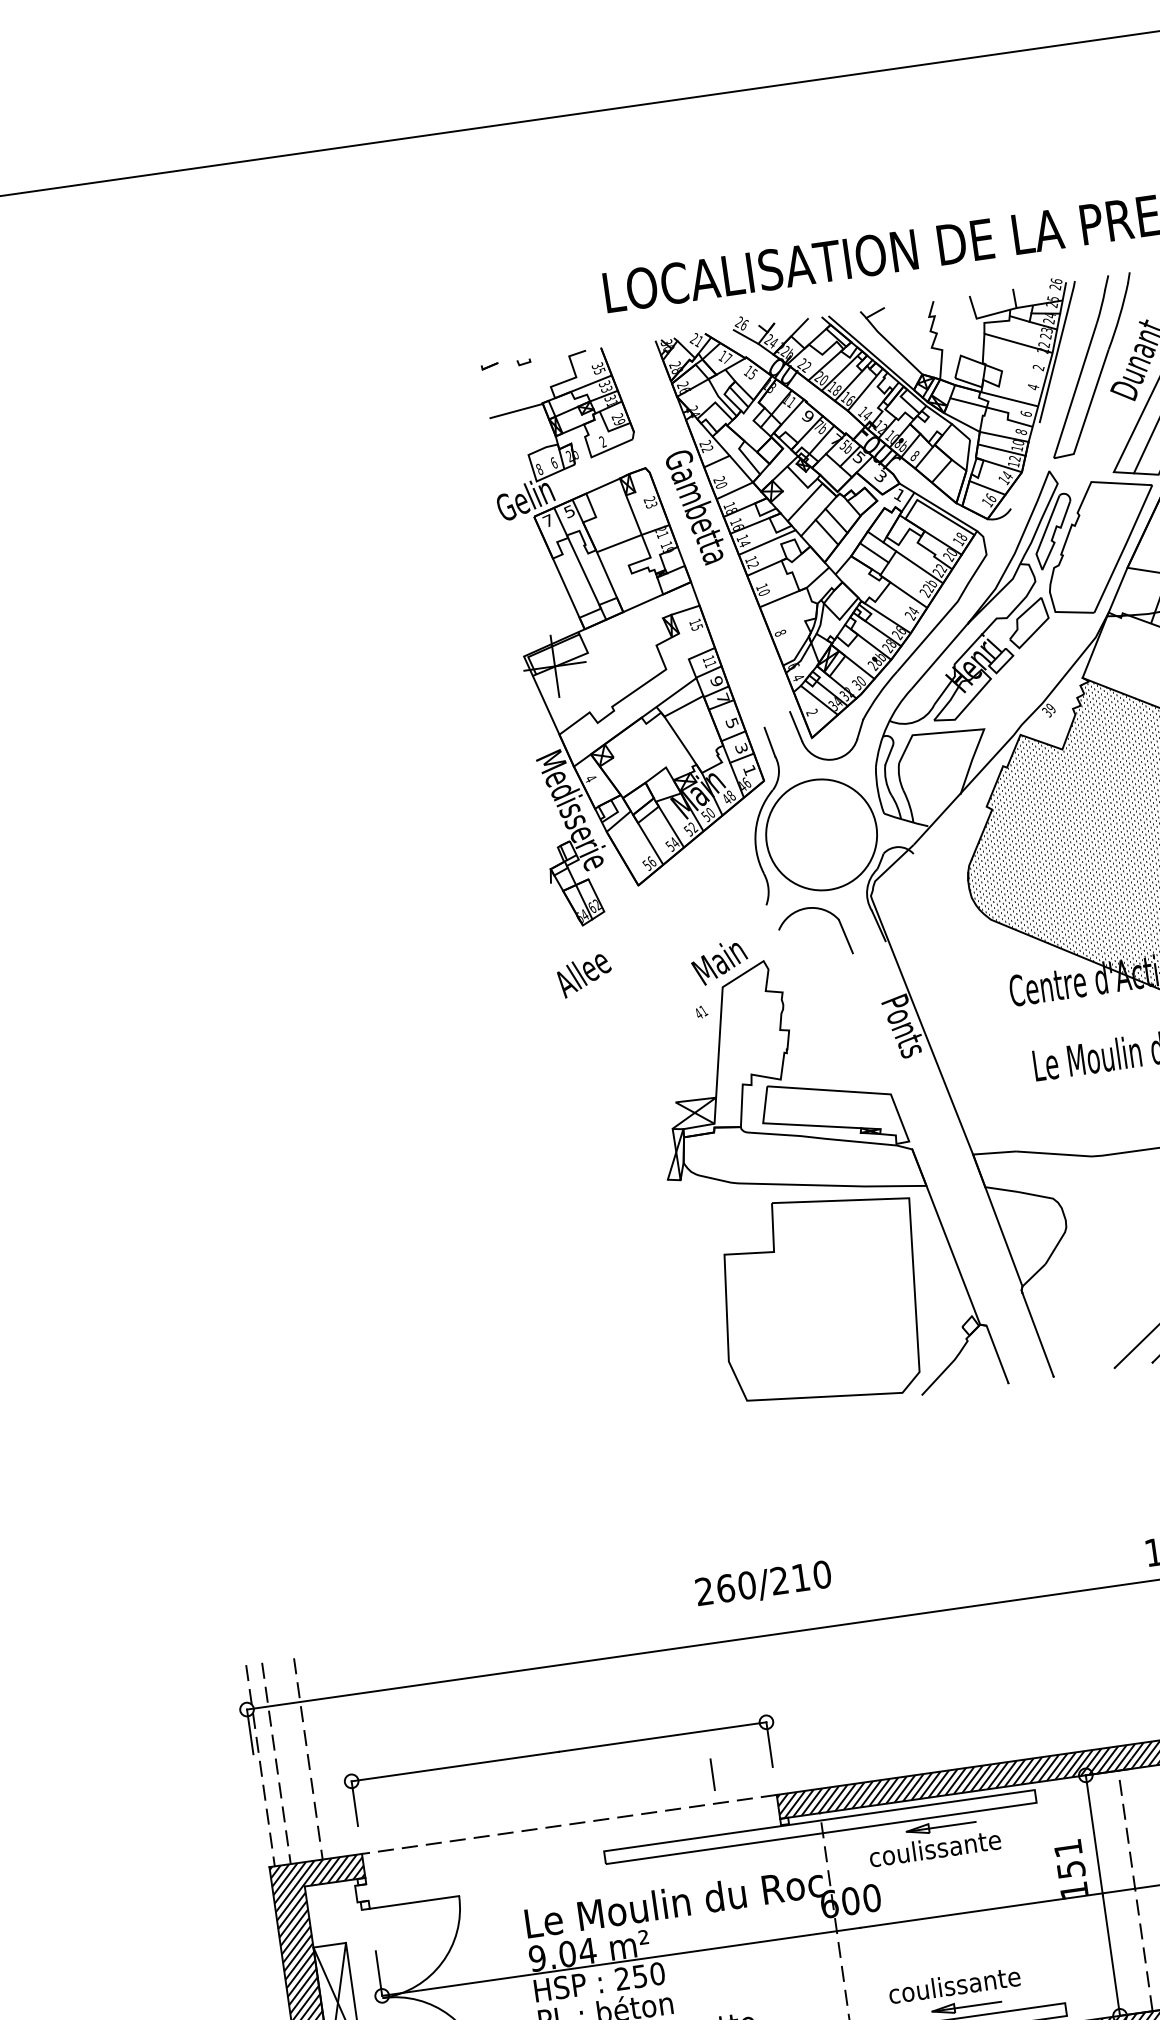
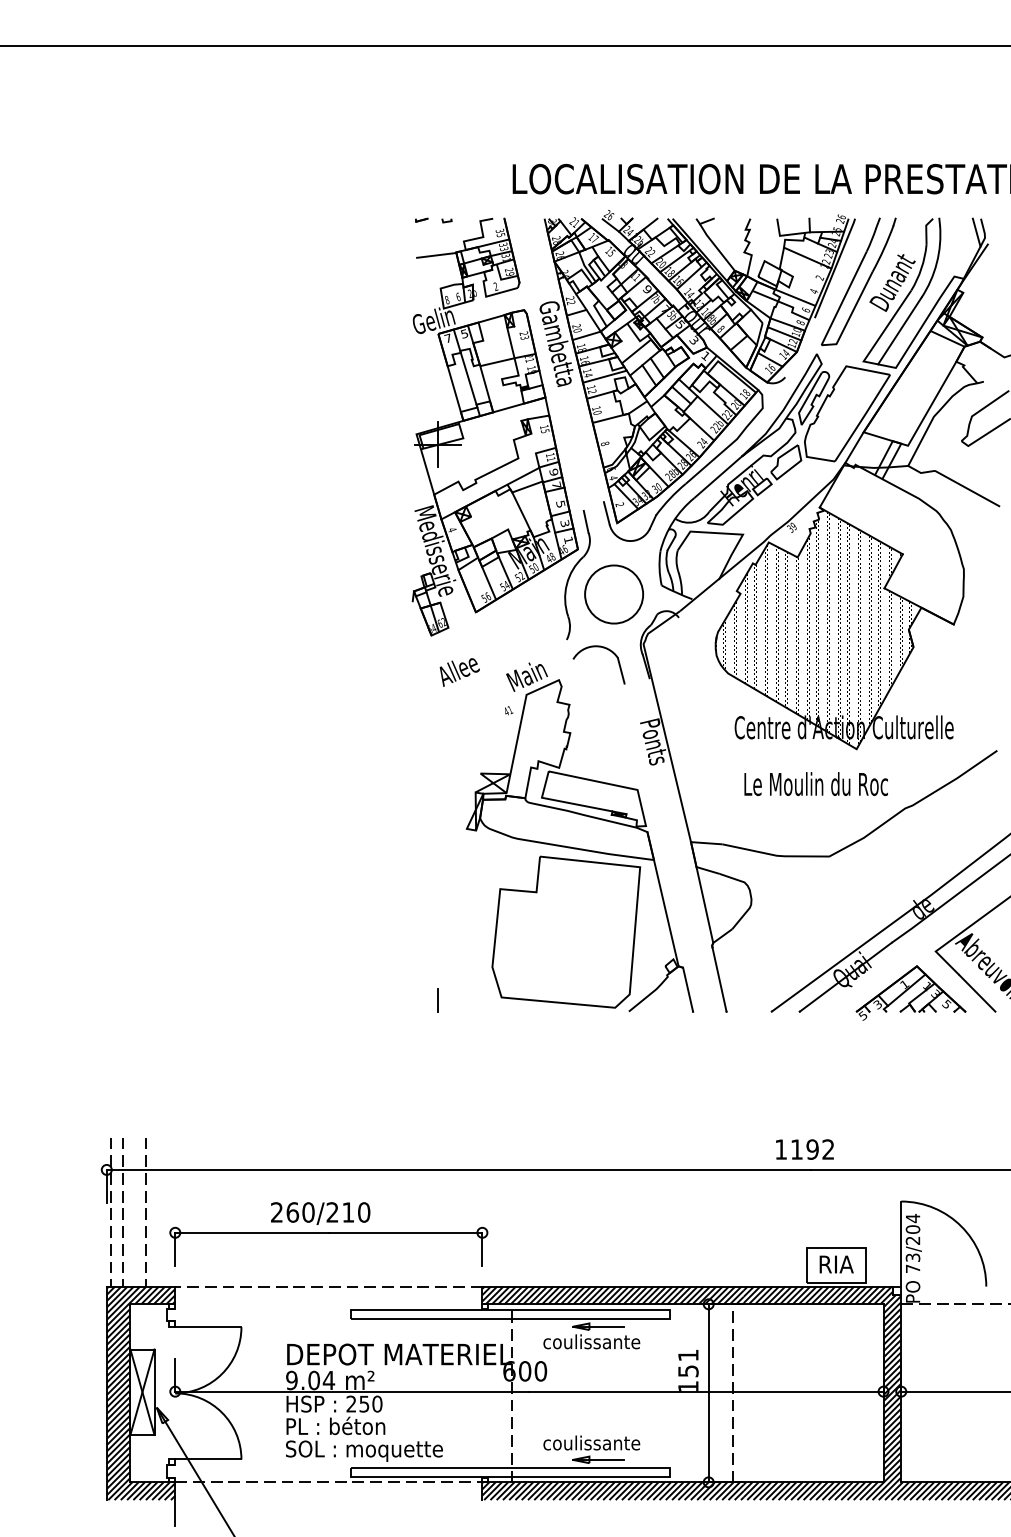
circle: (822, 834) -> (614, 594), size x0.71
text: (584, 976) -> (459, 672), moved
text: (763, 1584) -> (320, 1213), moved
line: (712, 1775) -> (437, 1000), moved
text: (679, 1902) -> (400, 1354), Le Moulin du Roc -> DEPOT MATERIEL

